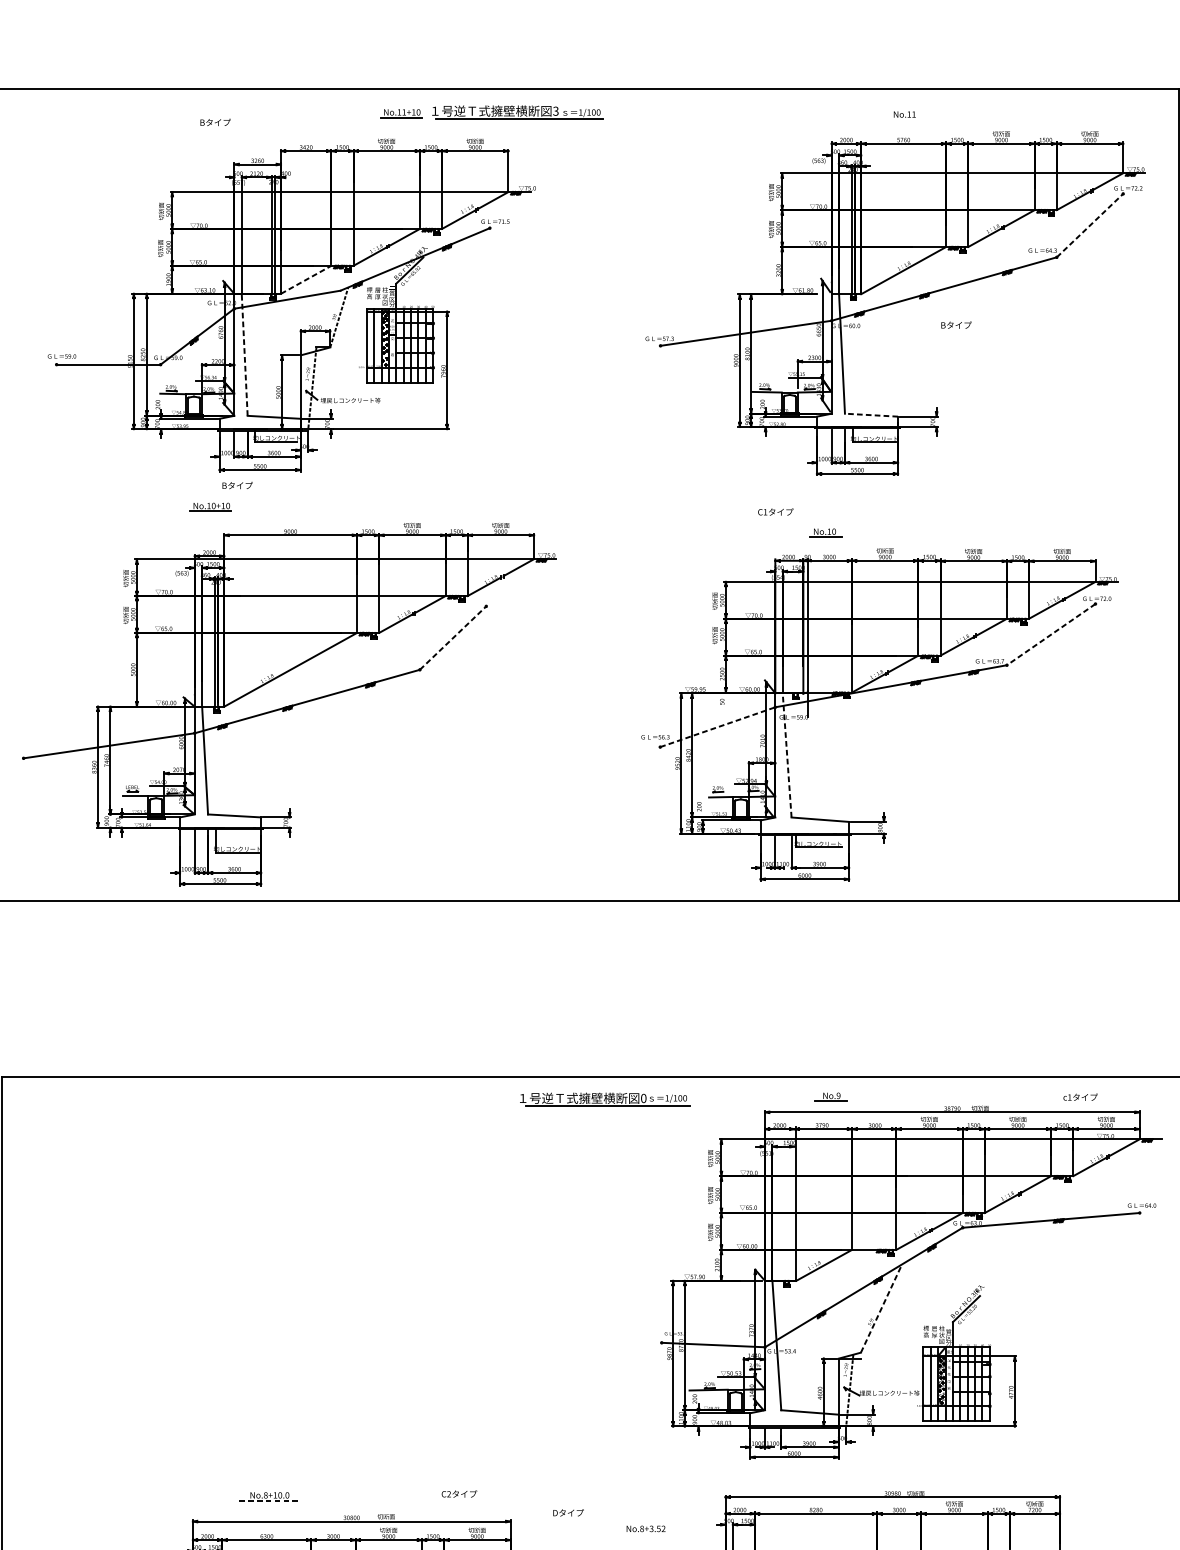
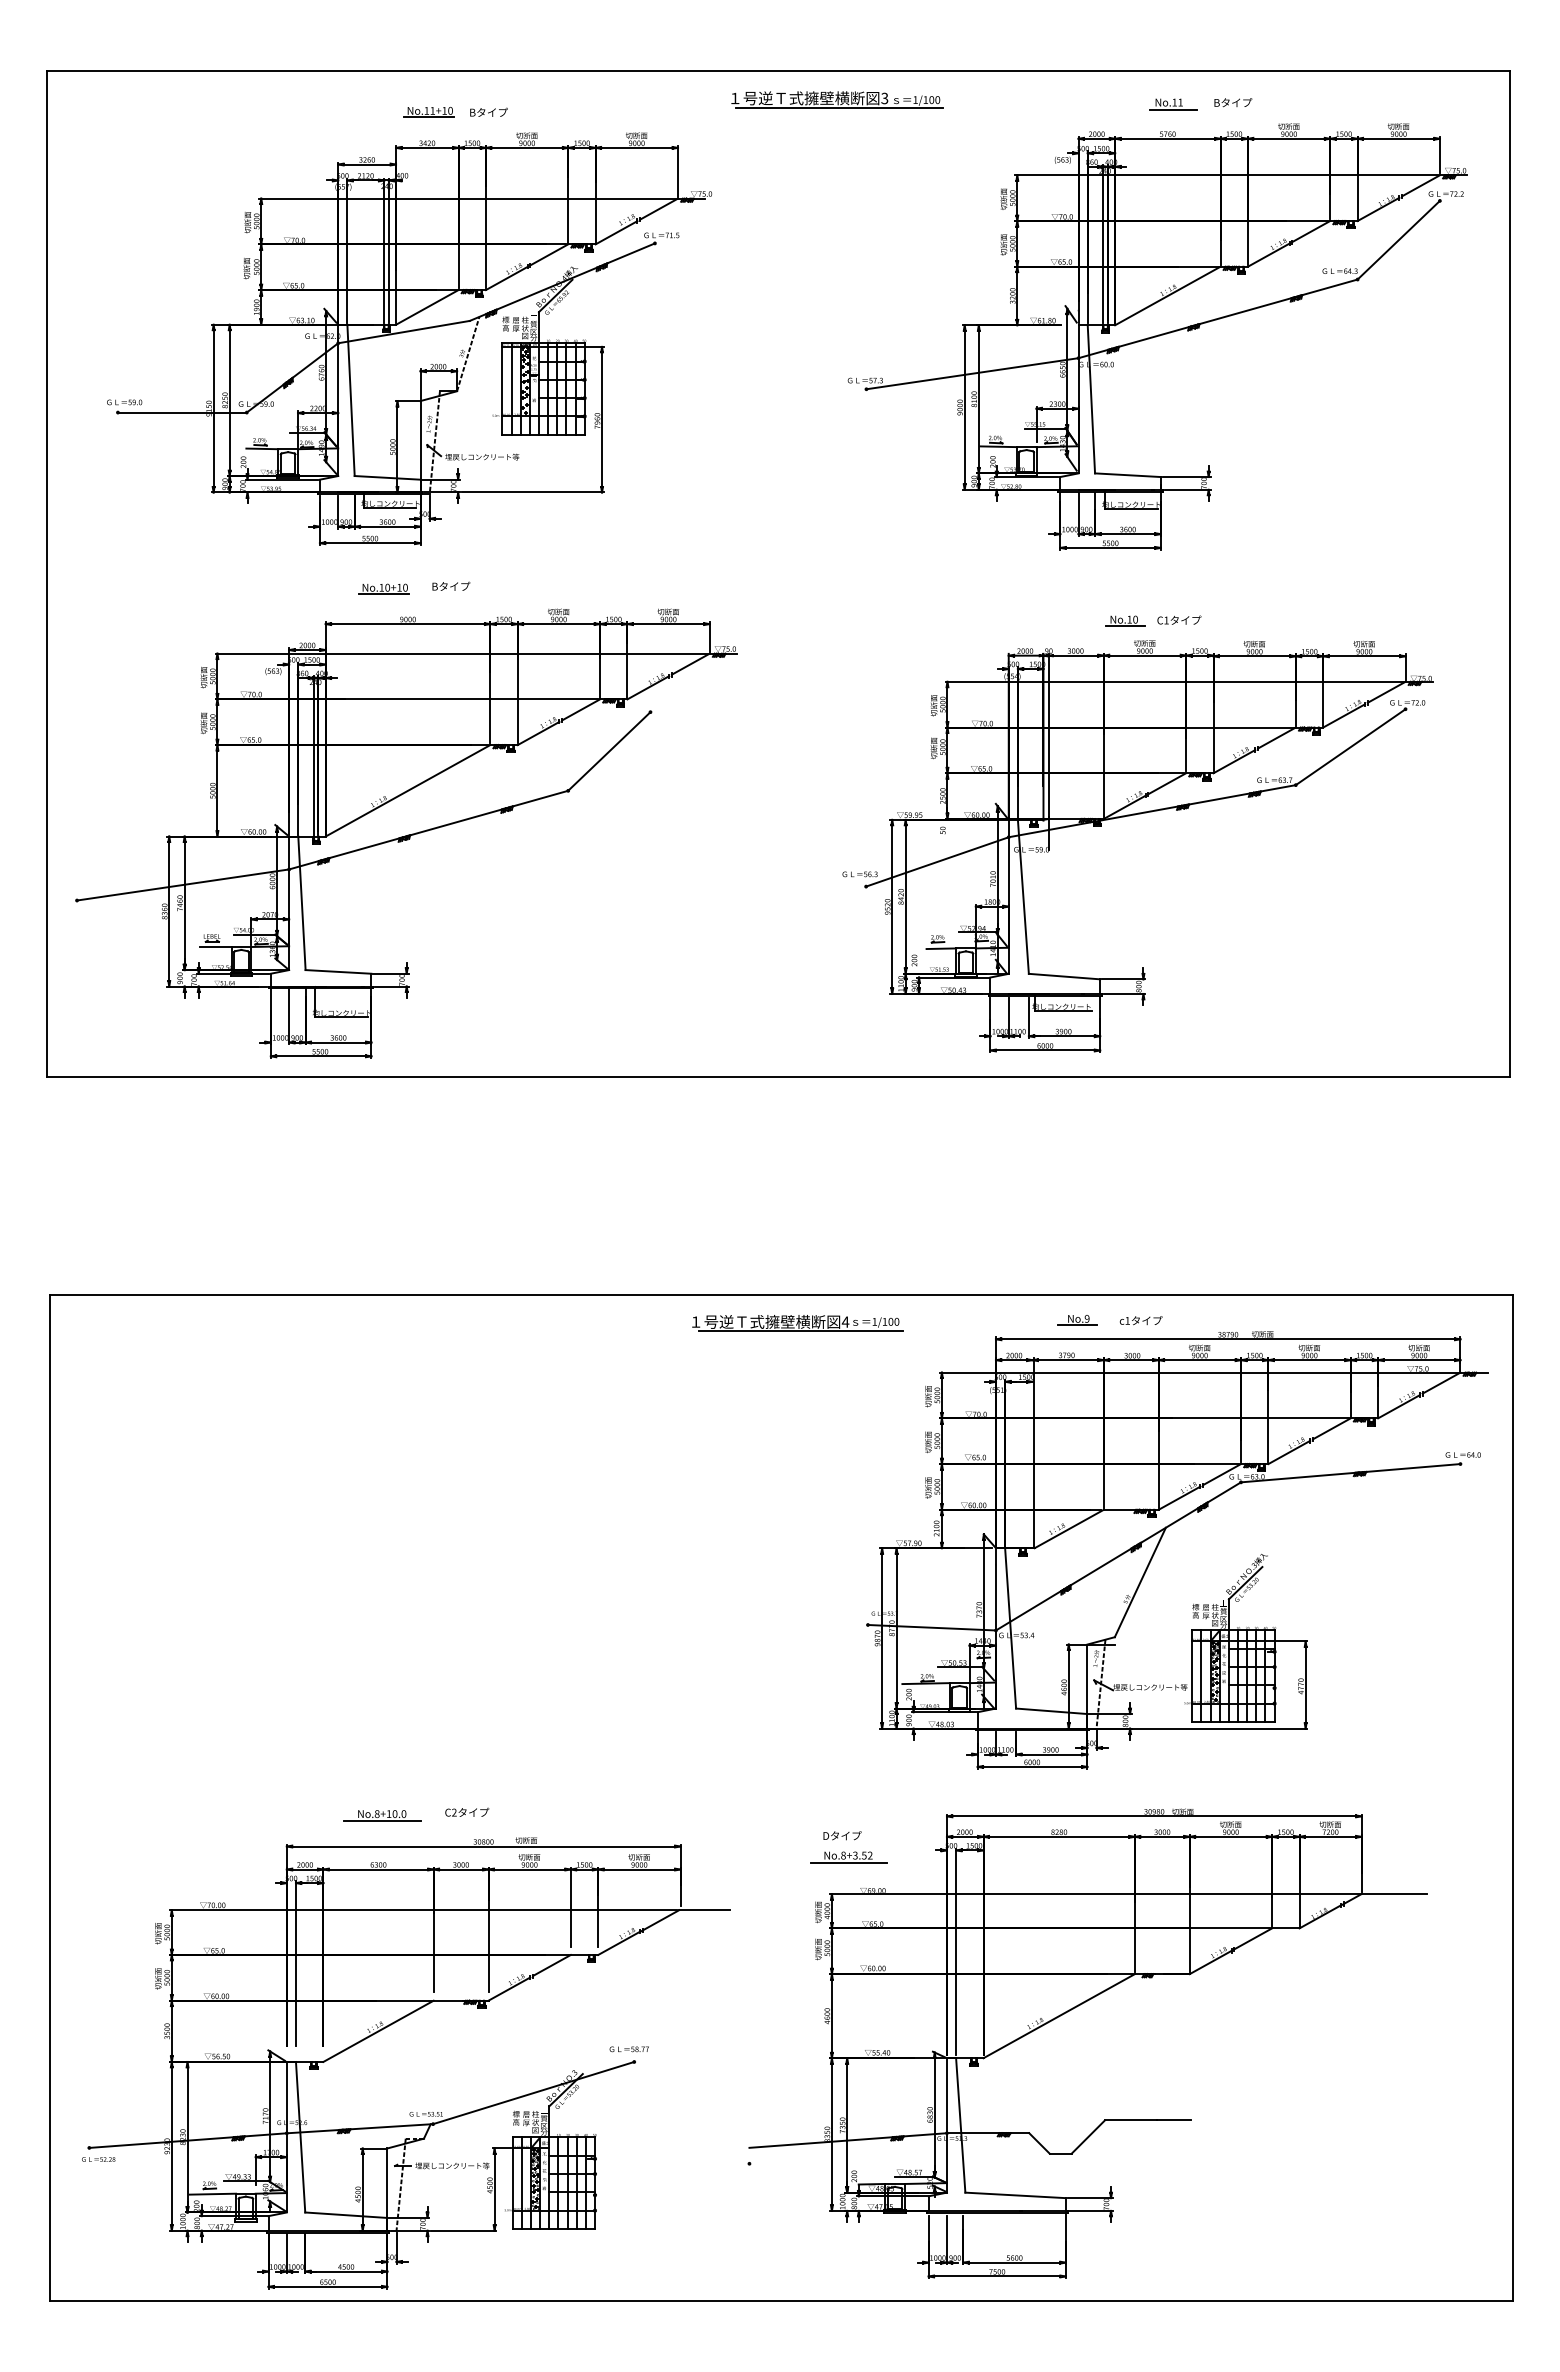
part: (517, 112) -> (837, 99), moved
part: (400, 113) -> (428, 112), moved
line: (907, 120) -> (1172, 109), added
text: (215, 121) -> (488, 111), moved
line: (1089, 225) -> (1398, 240), dashed -> solid
line: (306, 279) -> (427, 307), dashed -> solid
text: (956, 325) -> (1233, 102), moved
line: (245, 354) -> (351, 400), dashed -> solid
line: (871, 415) -> (1127, 475), dashed -> solid
text: (237, 484) -> (451, 585), moved
part: (210, 506) -> (383, 588), moved
text: (775, 511) -> (1179, 619), moved
part: (825, 532) -> (1125, 620), moved
line: (1051, 634) -> (1350, 747), dashed -> solid
line: (453, 638) -> (609, 751), dashed -> solid
line: (717, 726) -> (937, 861), dashed -> solid
line: (787, 755) -> (1023, 896), dashed -> solid
text: (643, 1097) -> (845, 1321), 0 -> 4
text: (1080, 1097) -> (1140, 1320), moved
line: (881, 1308) -> (1140, 1582), dashed -> solid
text: (459, 1493) -> (467, 1811), moved
line: (270, 1501) -> (382, 1821), dashed -> solid
text: (568, 1512) -> (842, 1835), moved
line: (646, 1534) -> (848, 1862), added

